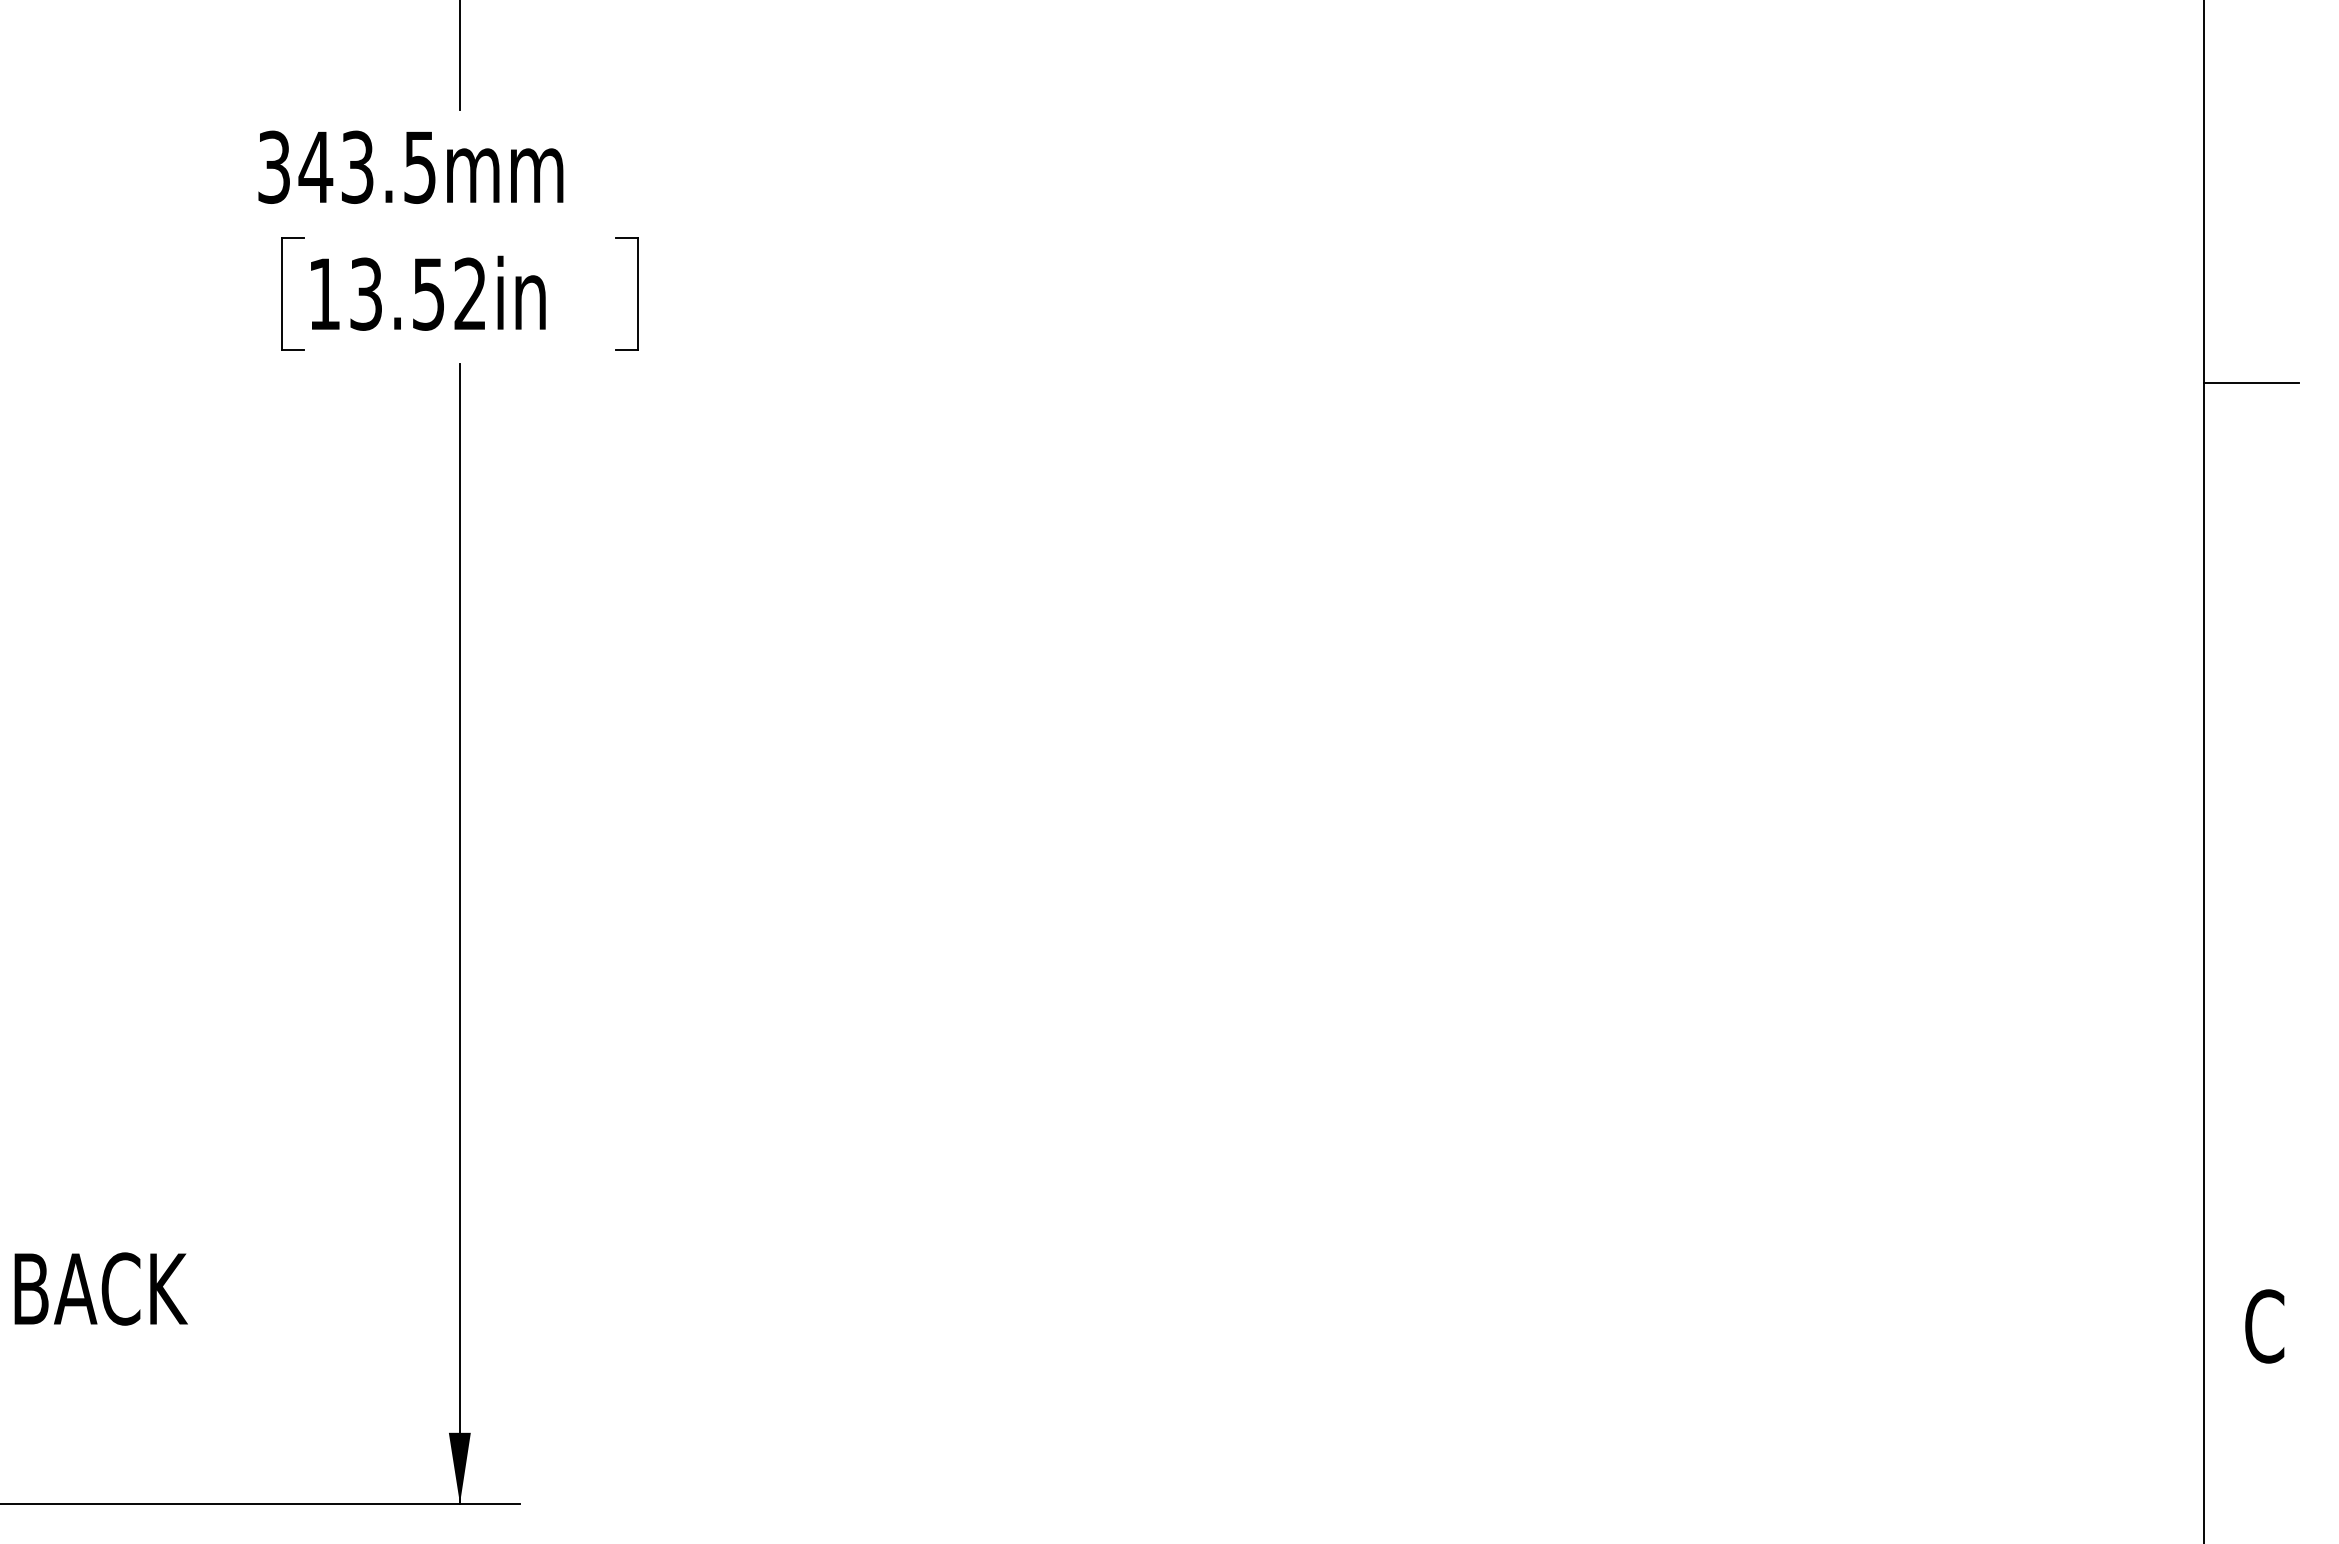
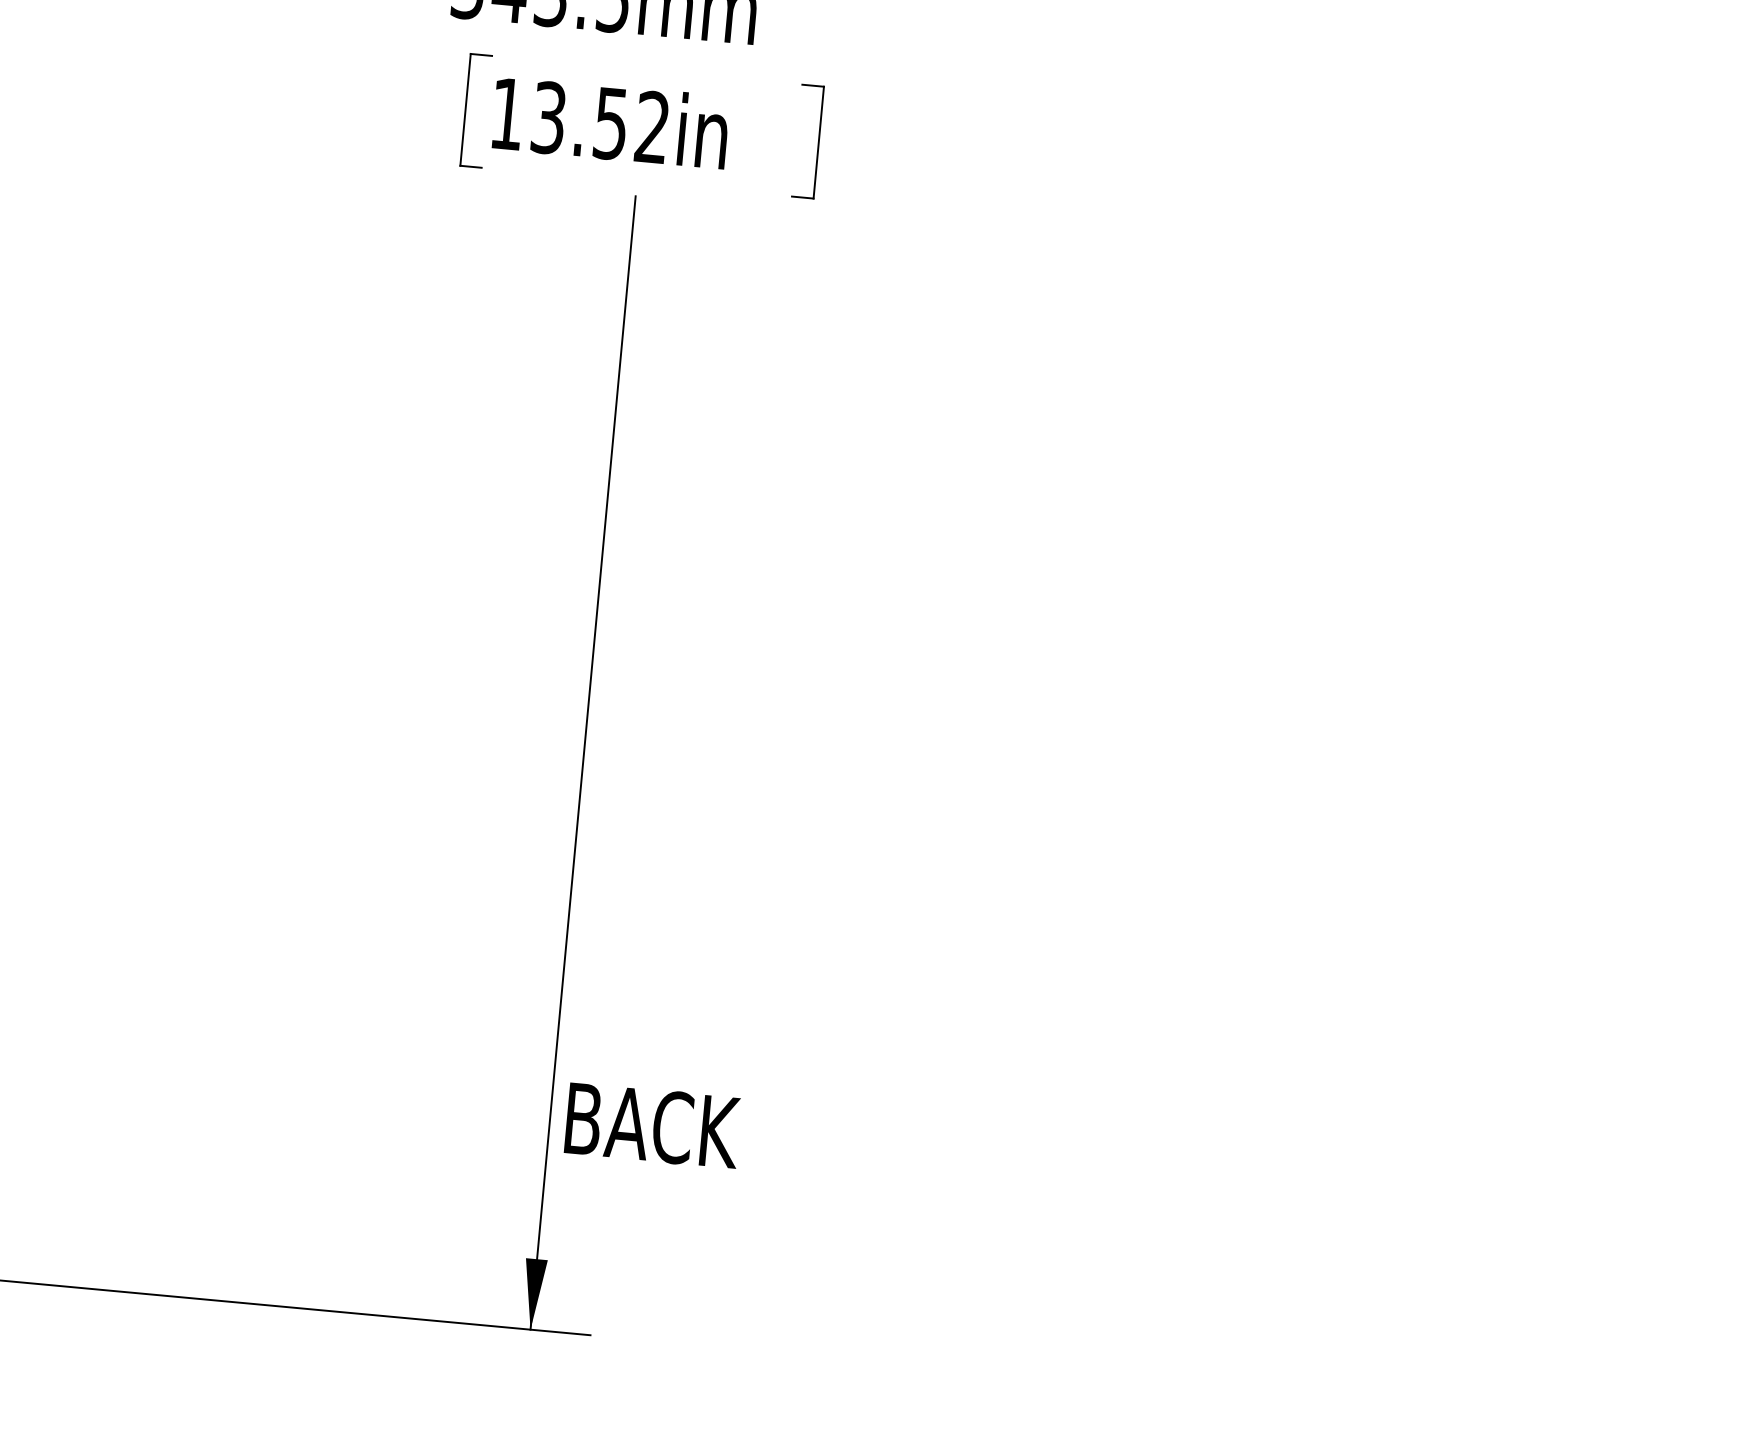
text: (100, 1288) -> (652, 1125), moved

